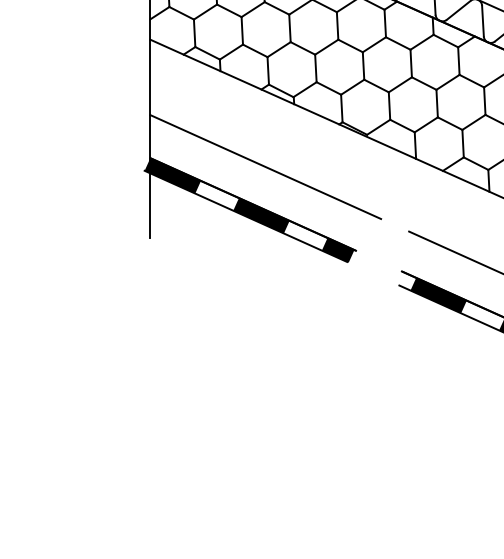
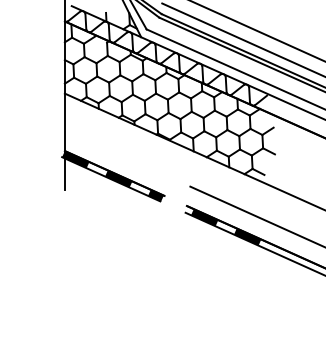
line: (265, 167) -> (120, 155), removed

